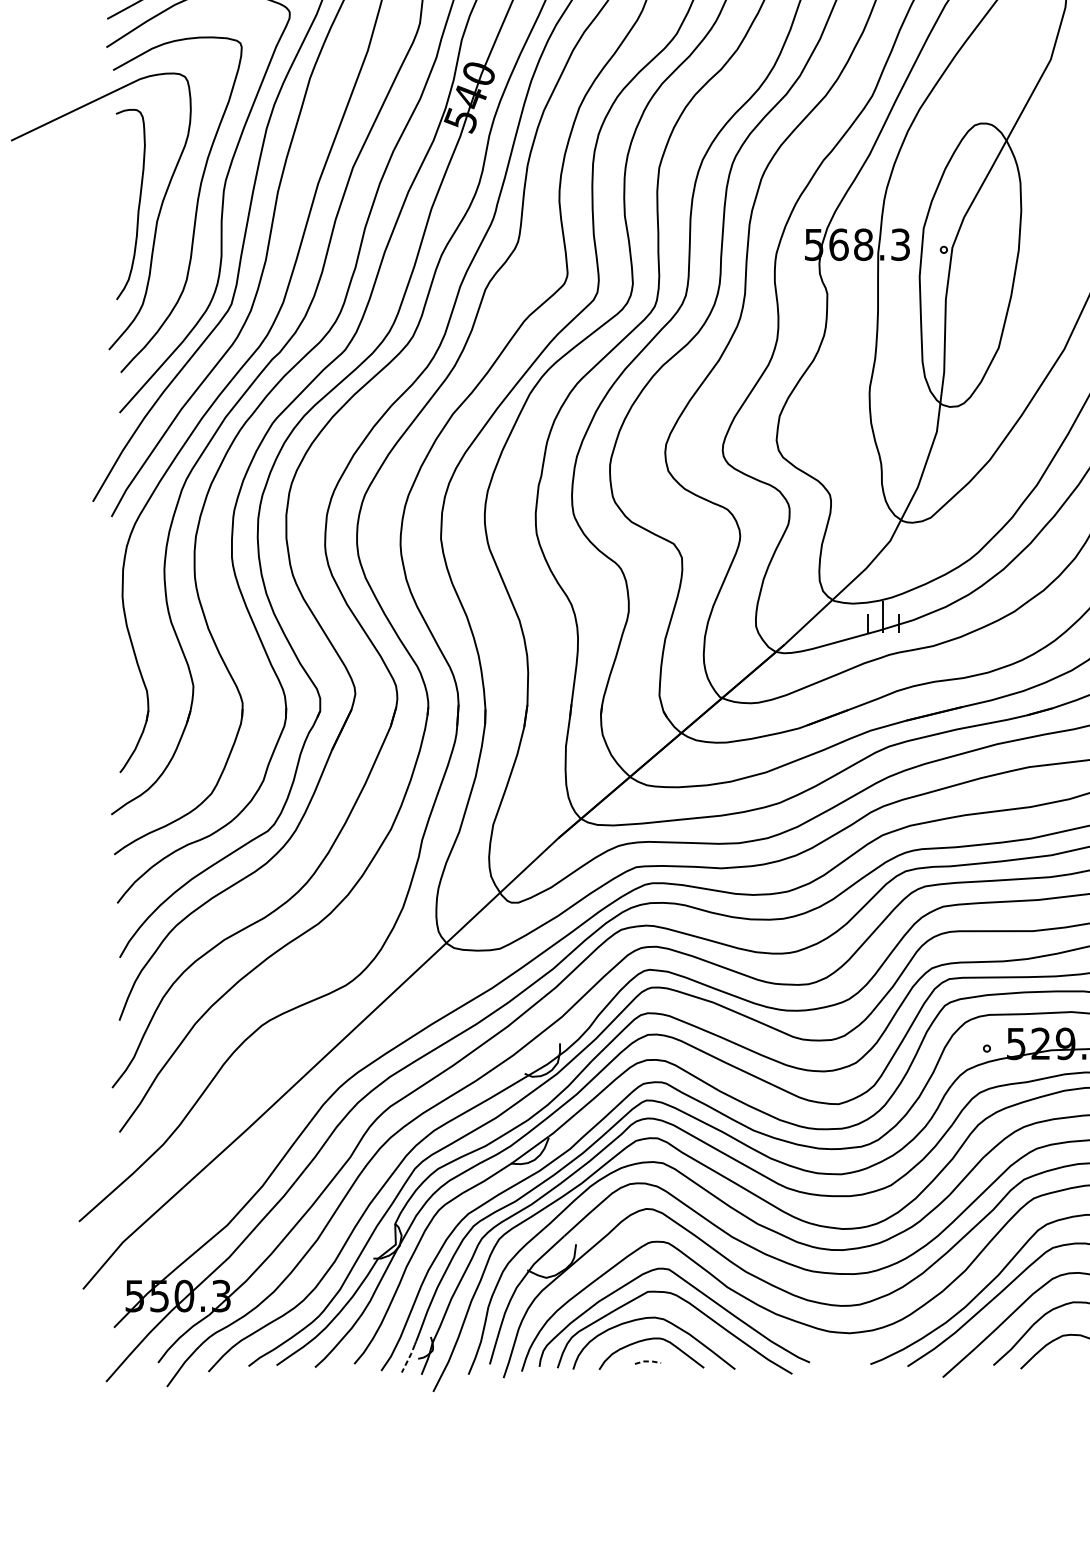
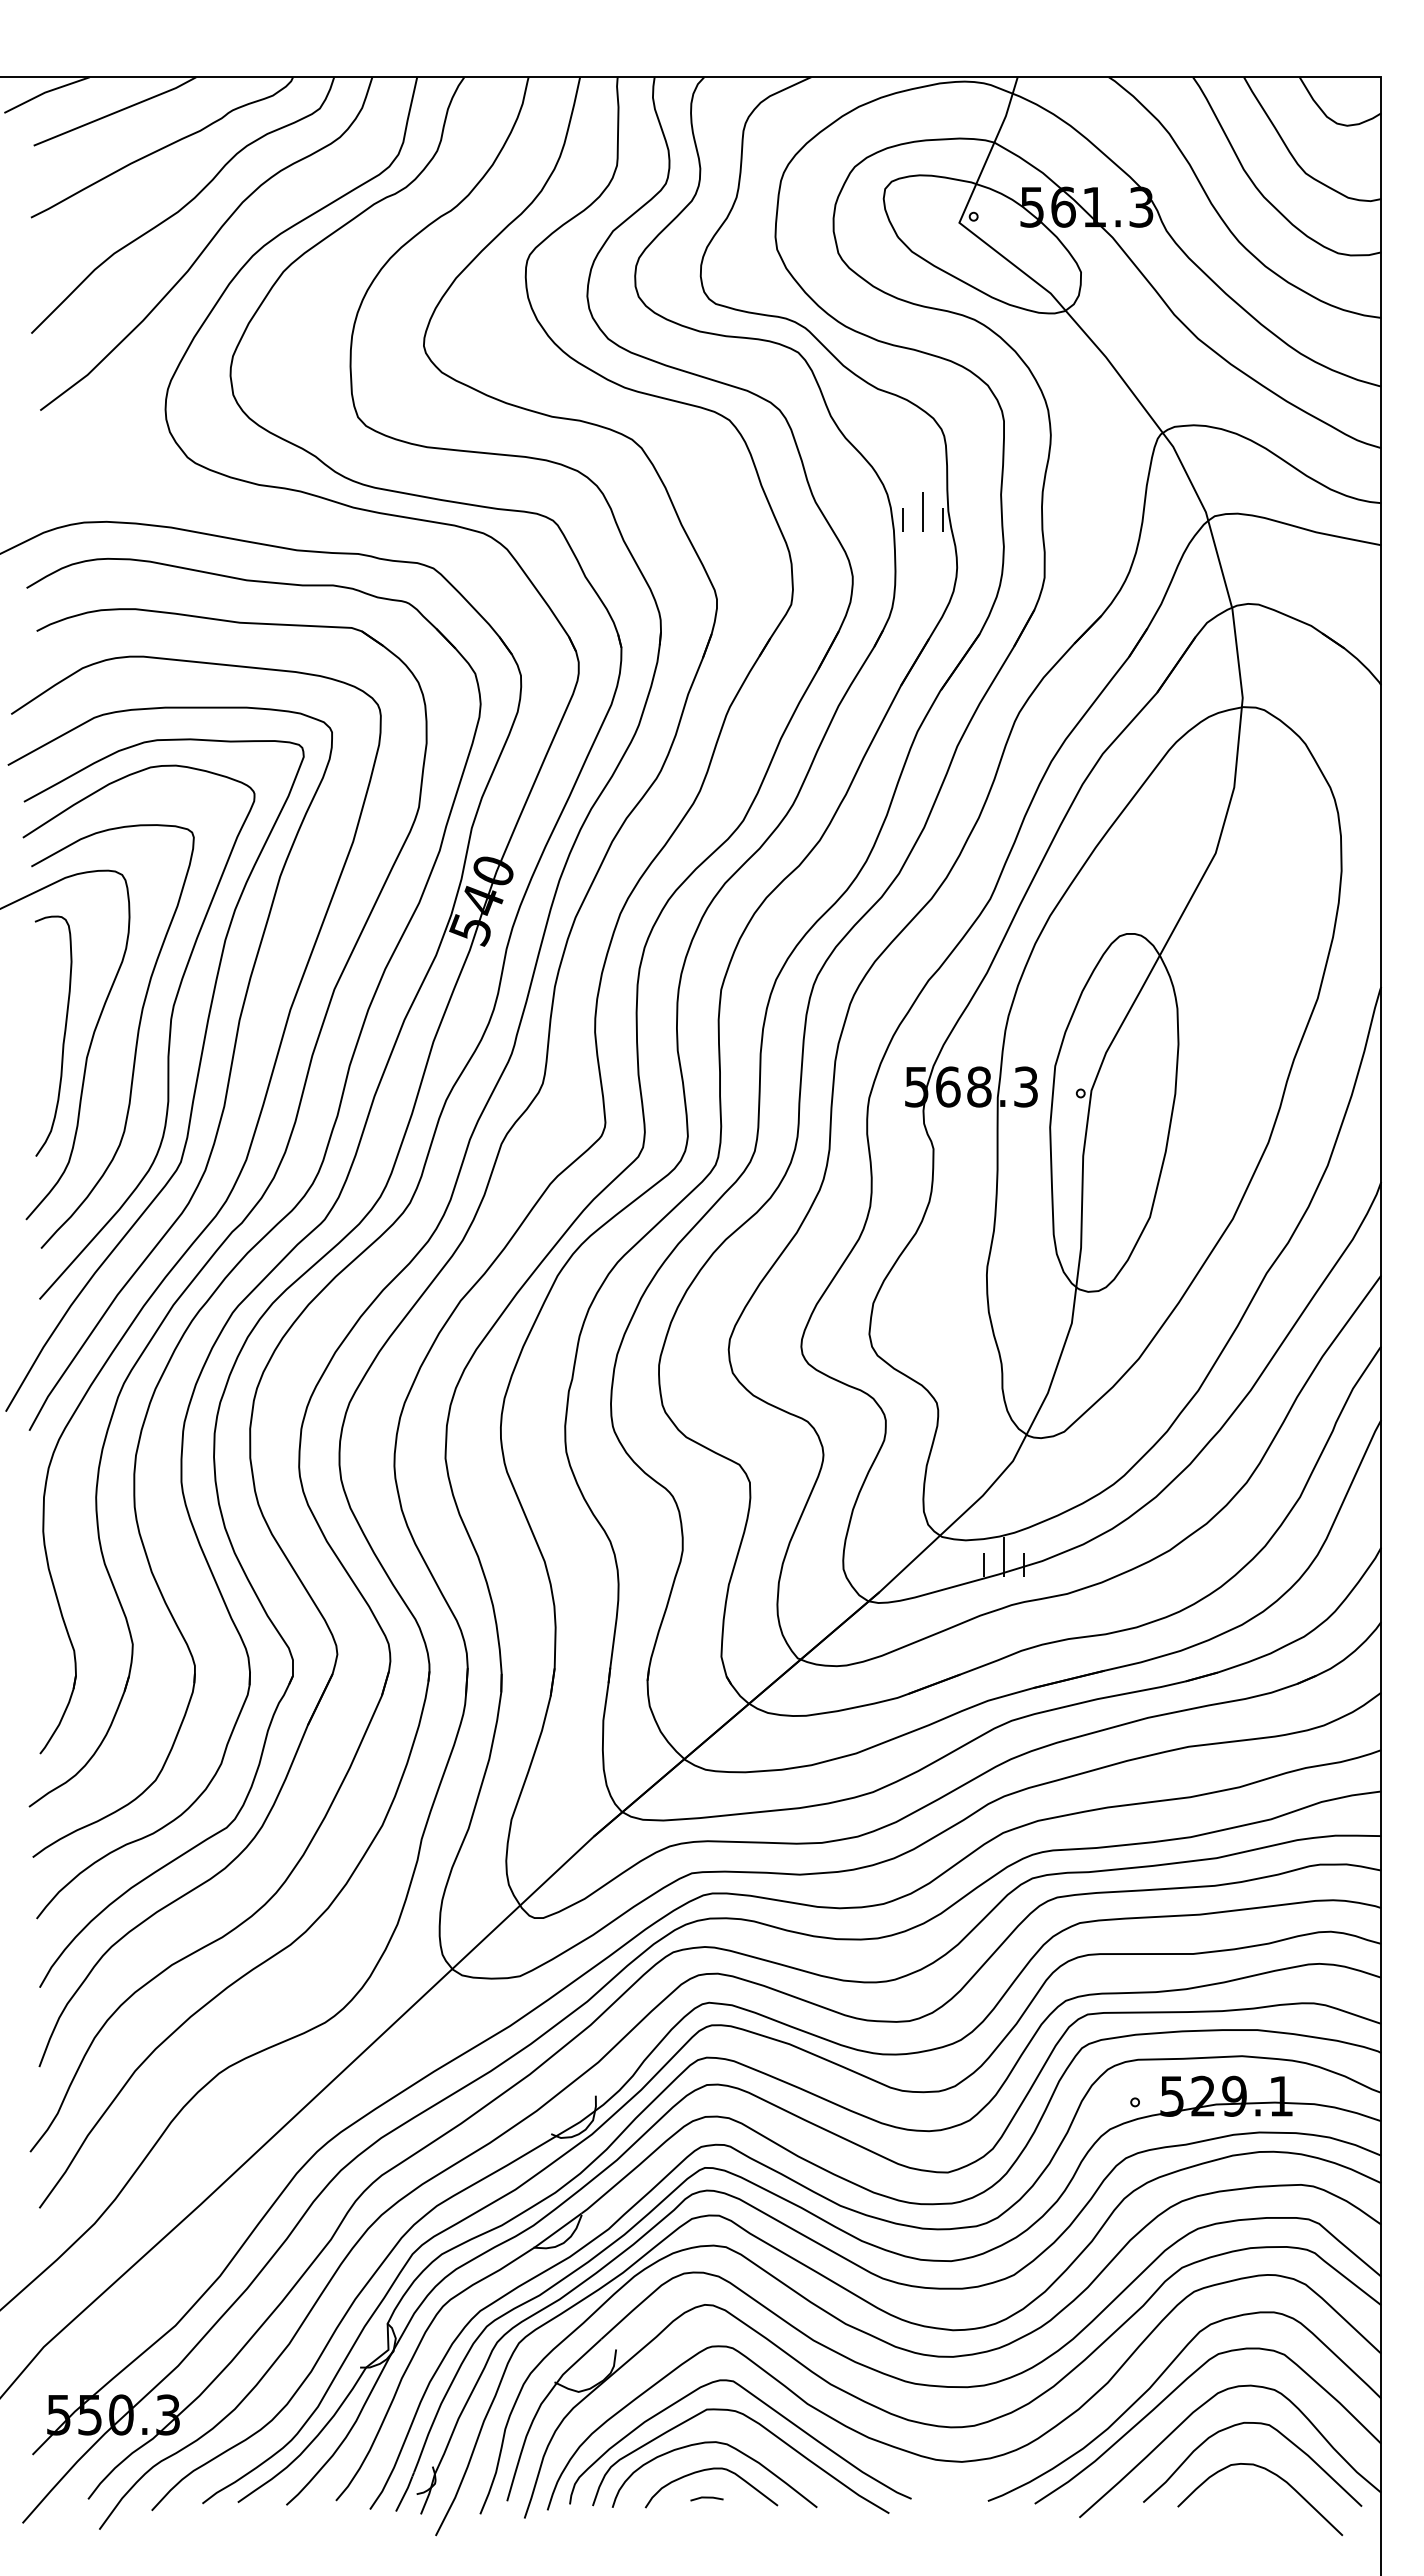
line: (408, 1358) -> (404, 2493), dashed -> solid
line: (648, 1361) -> (707, 2497), dashed -> solid

